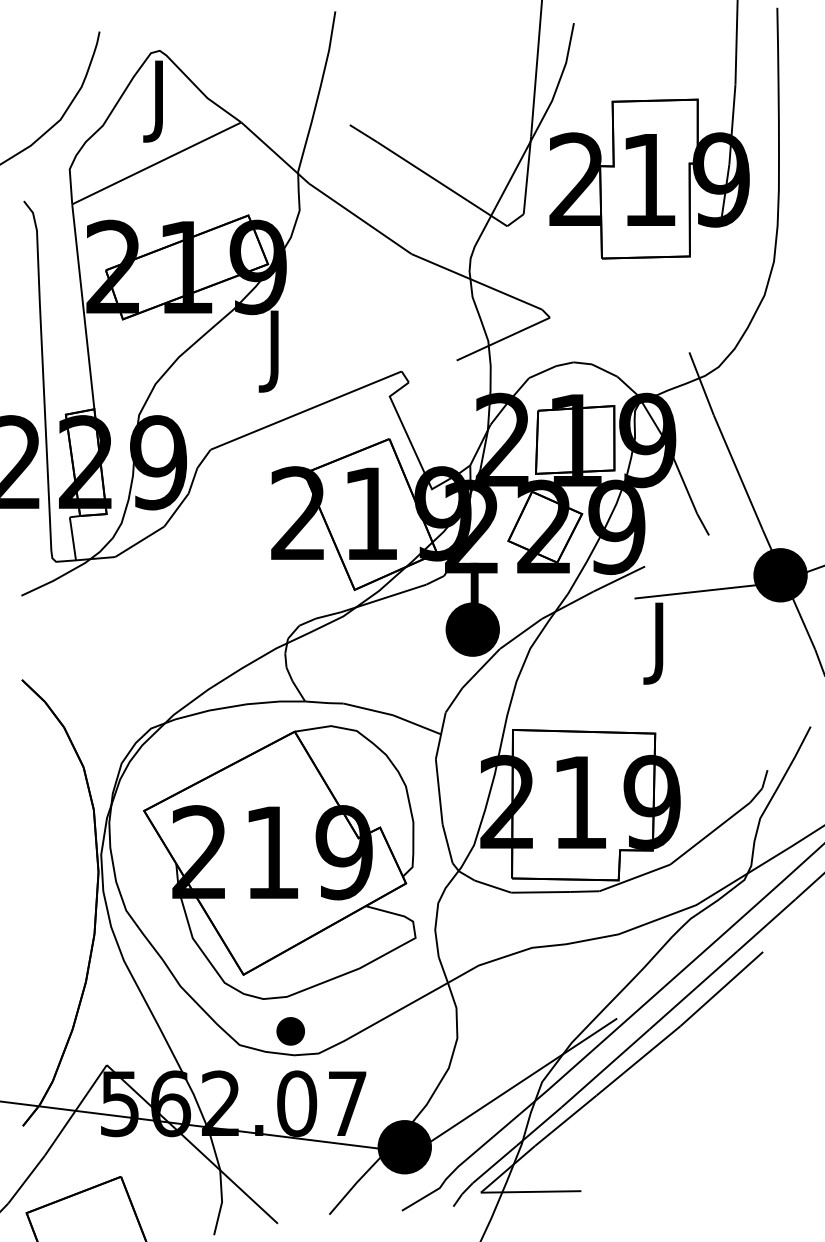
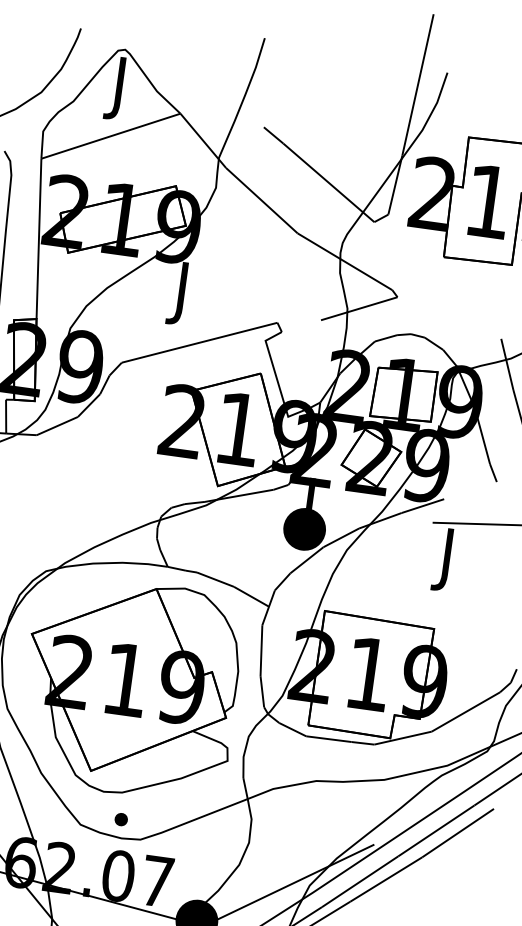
part: (290, 1031) -> (121, 819), size x0.6

